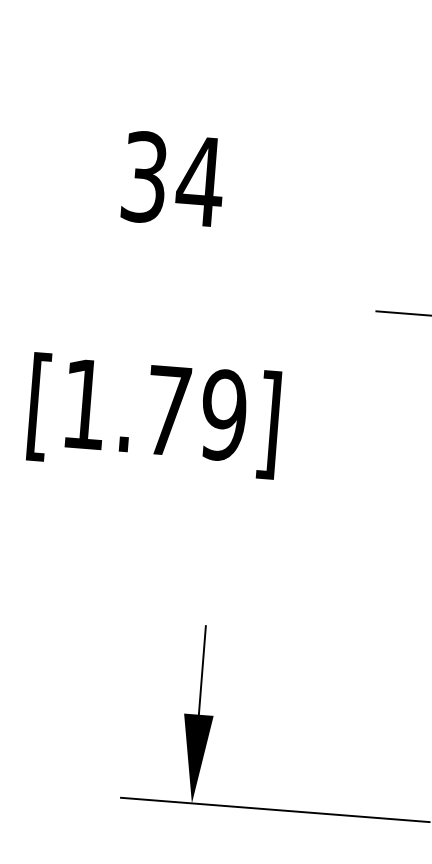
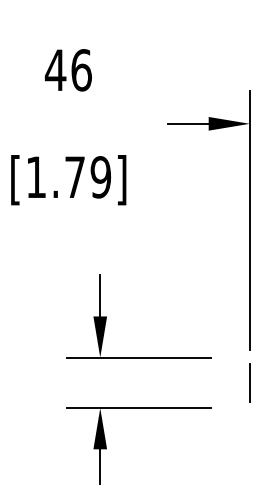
text: (172, 179) -> (68, 70), 34 -> 46

